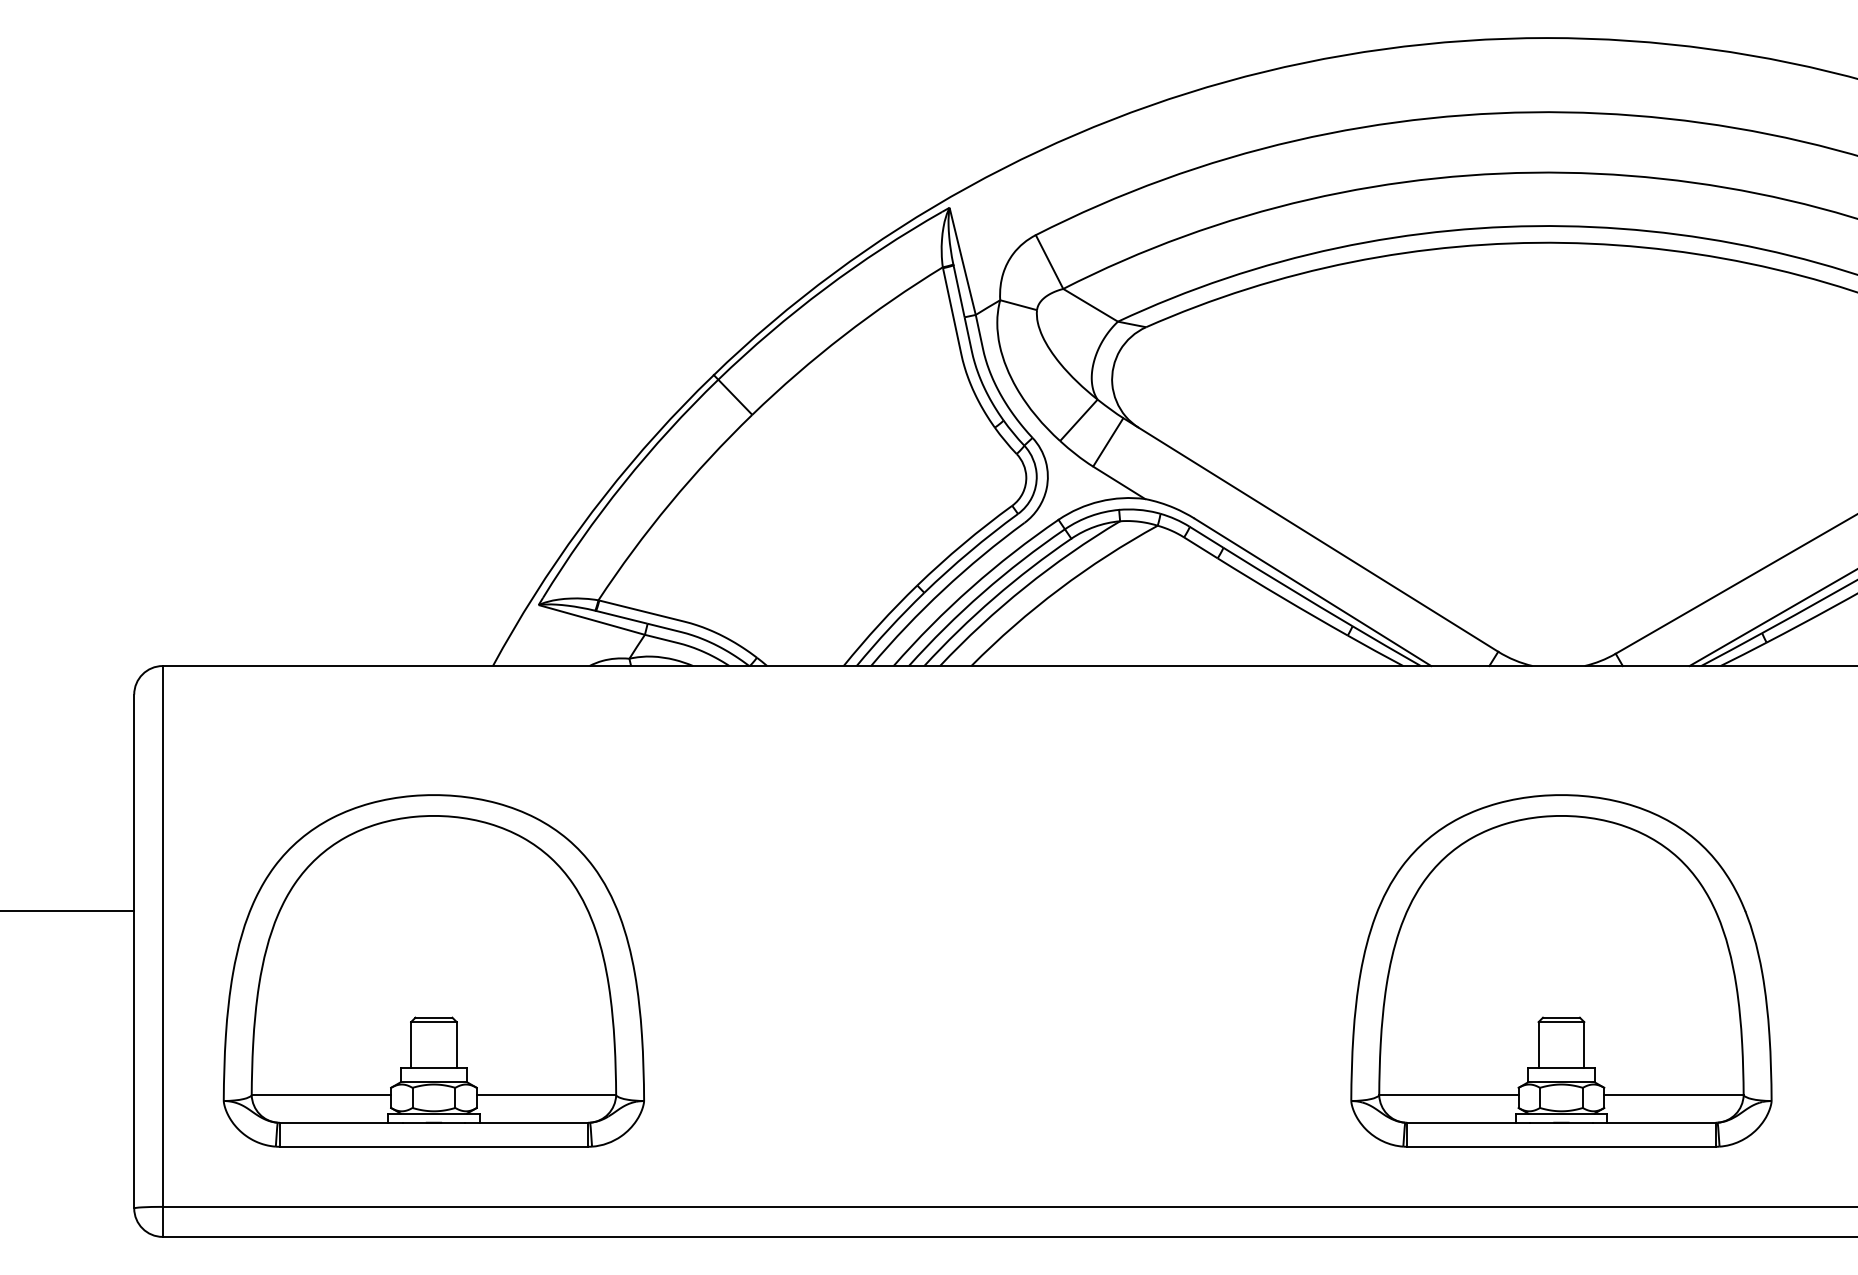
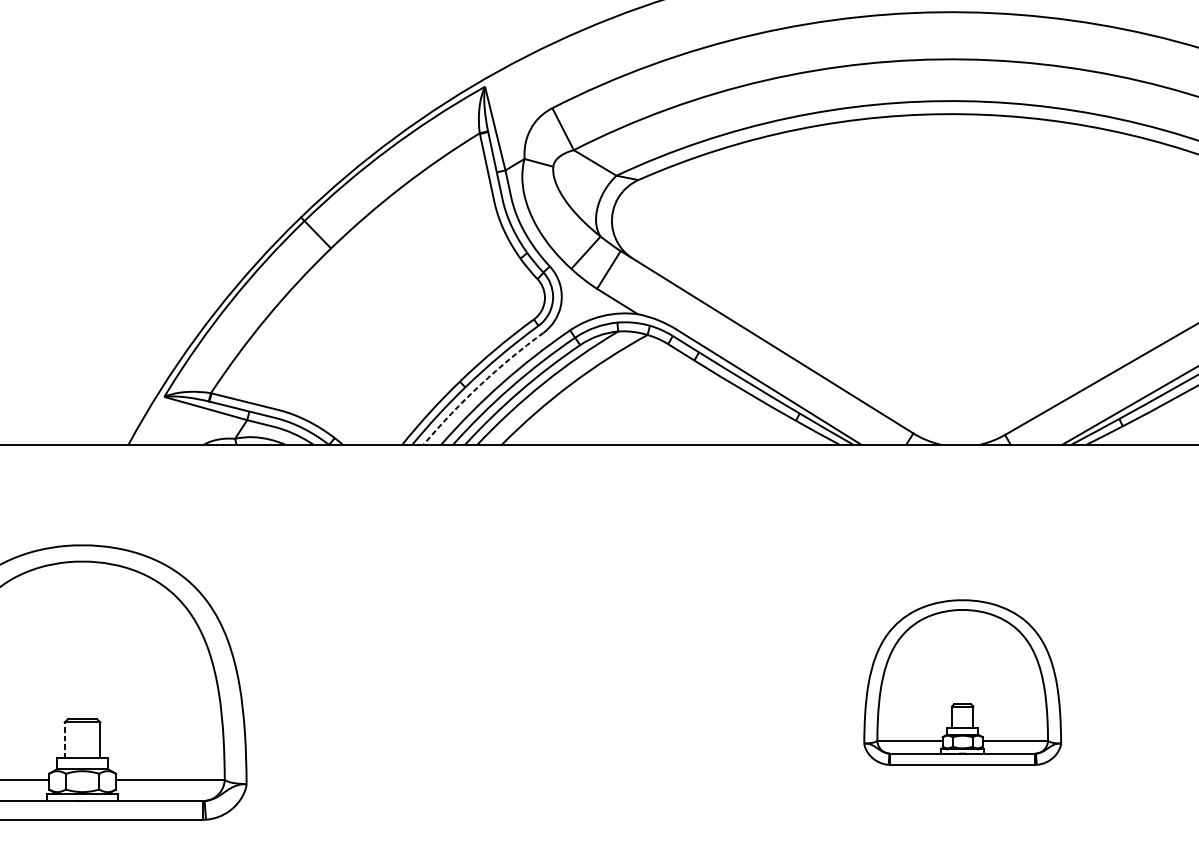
arc: (943, 589) -> (480, 384), solid -> dashed
part: (1561, 970) -> (962, 682), size x0.6
line: (411, 1045) -> (65, 740), solid -> dashed

